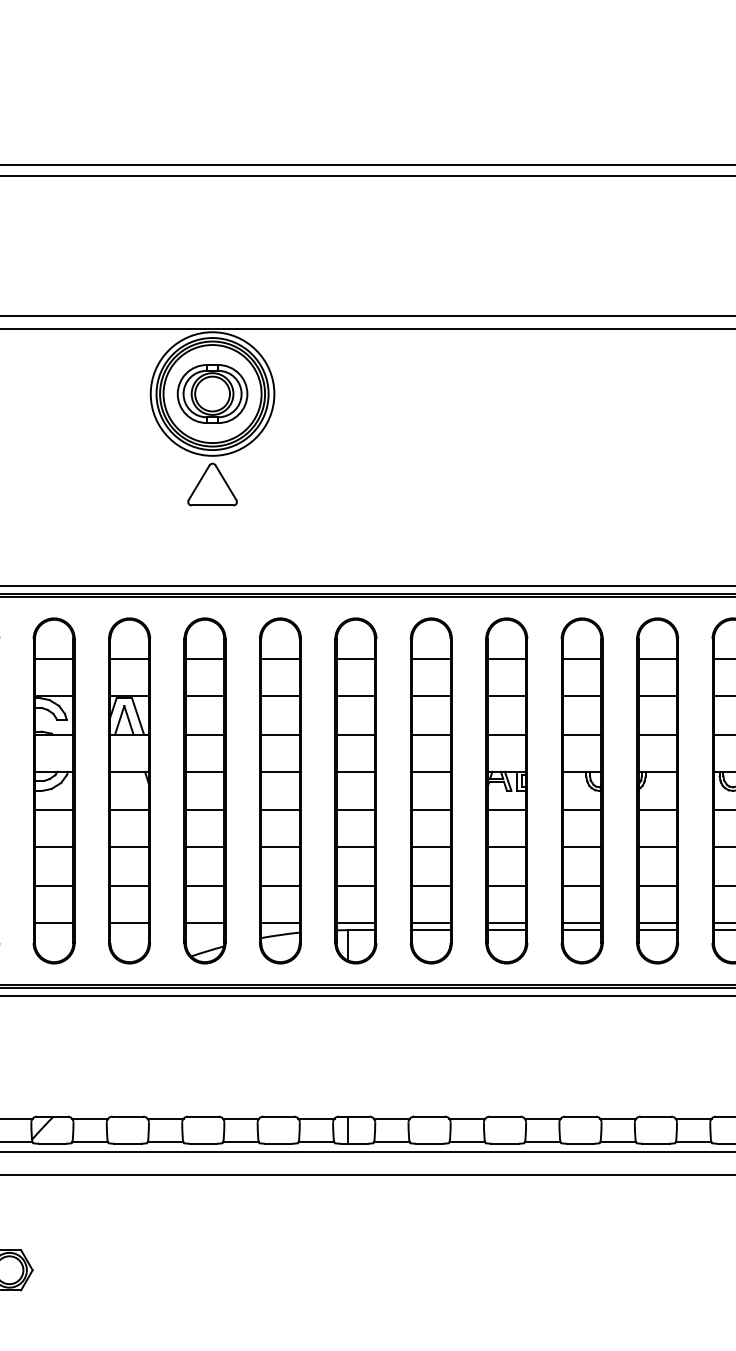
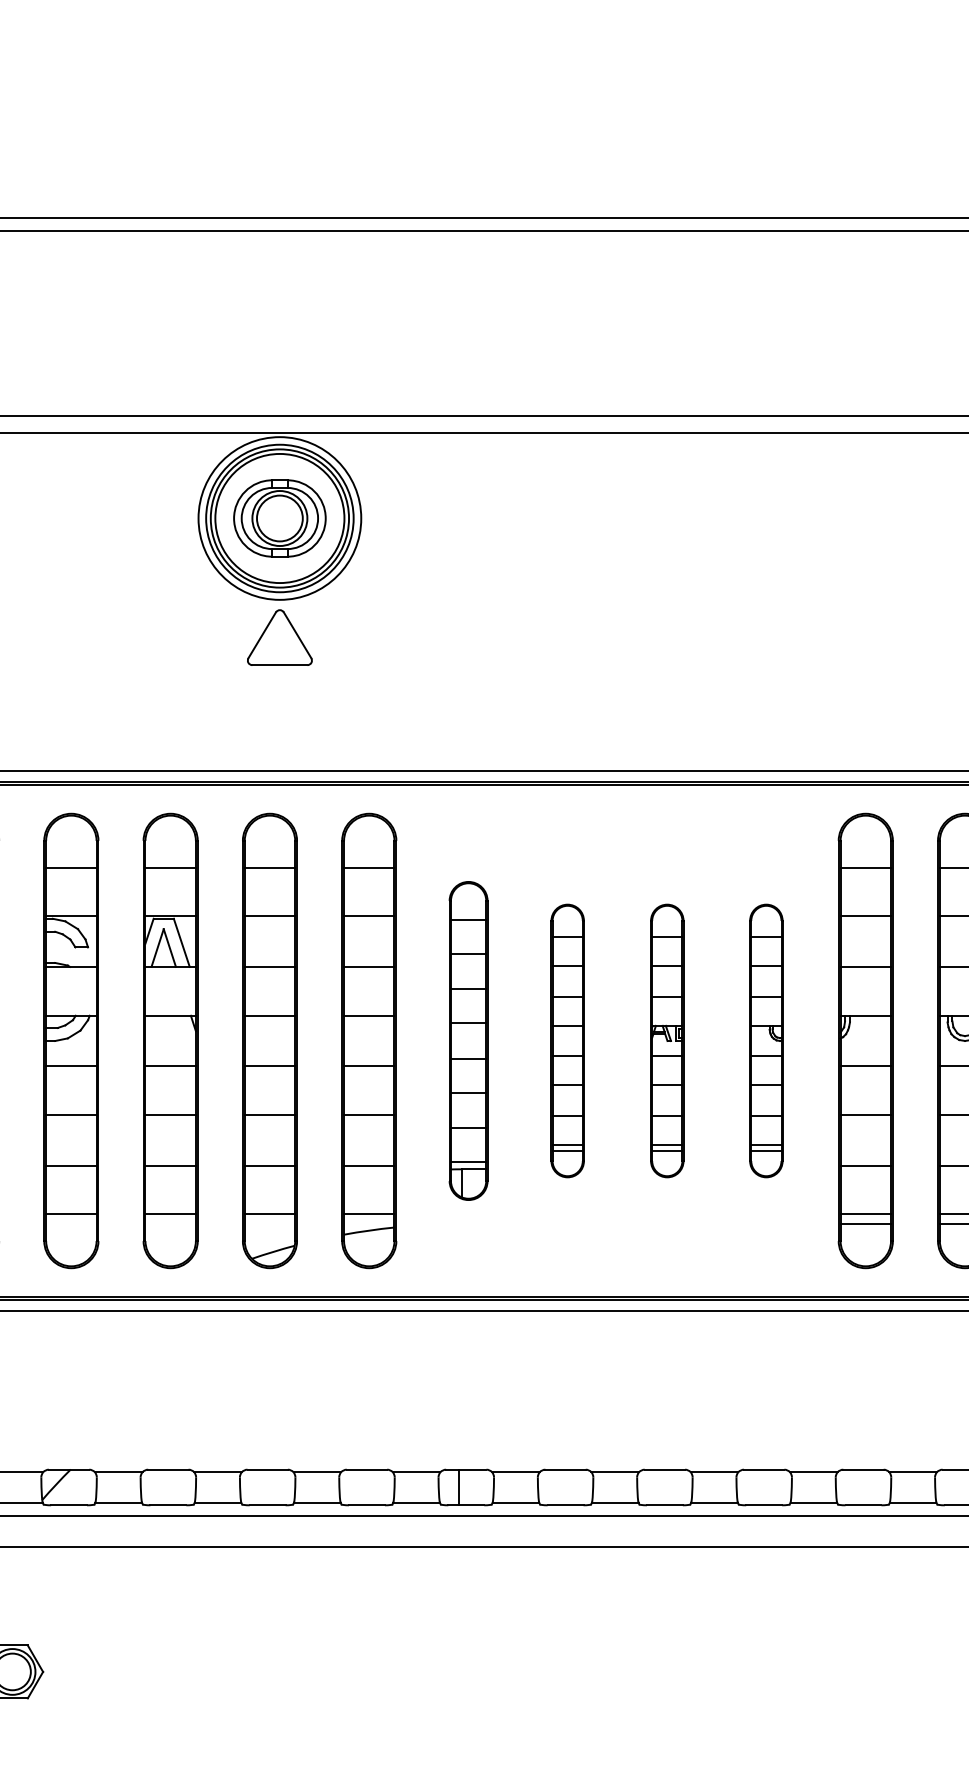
part: (355, 790) -> (468, 1040), size x0.7
part: (430, 790) -> (566, 1040), size x0.6
part: (506, 790) -> (666, 1040), size x0.6
part: (581, 790) -> (765, 1040), size x0.6

